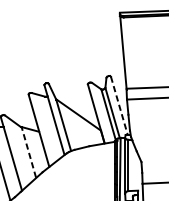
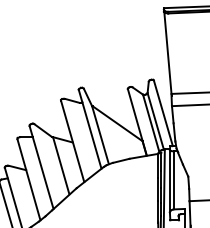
line: (119, 106) -> (163, 113), dashed -> solid
line: (29, 152) -> (61, 165), dashed -> solid

